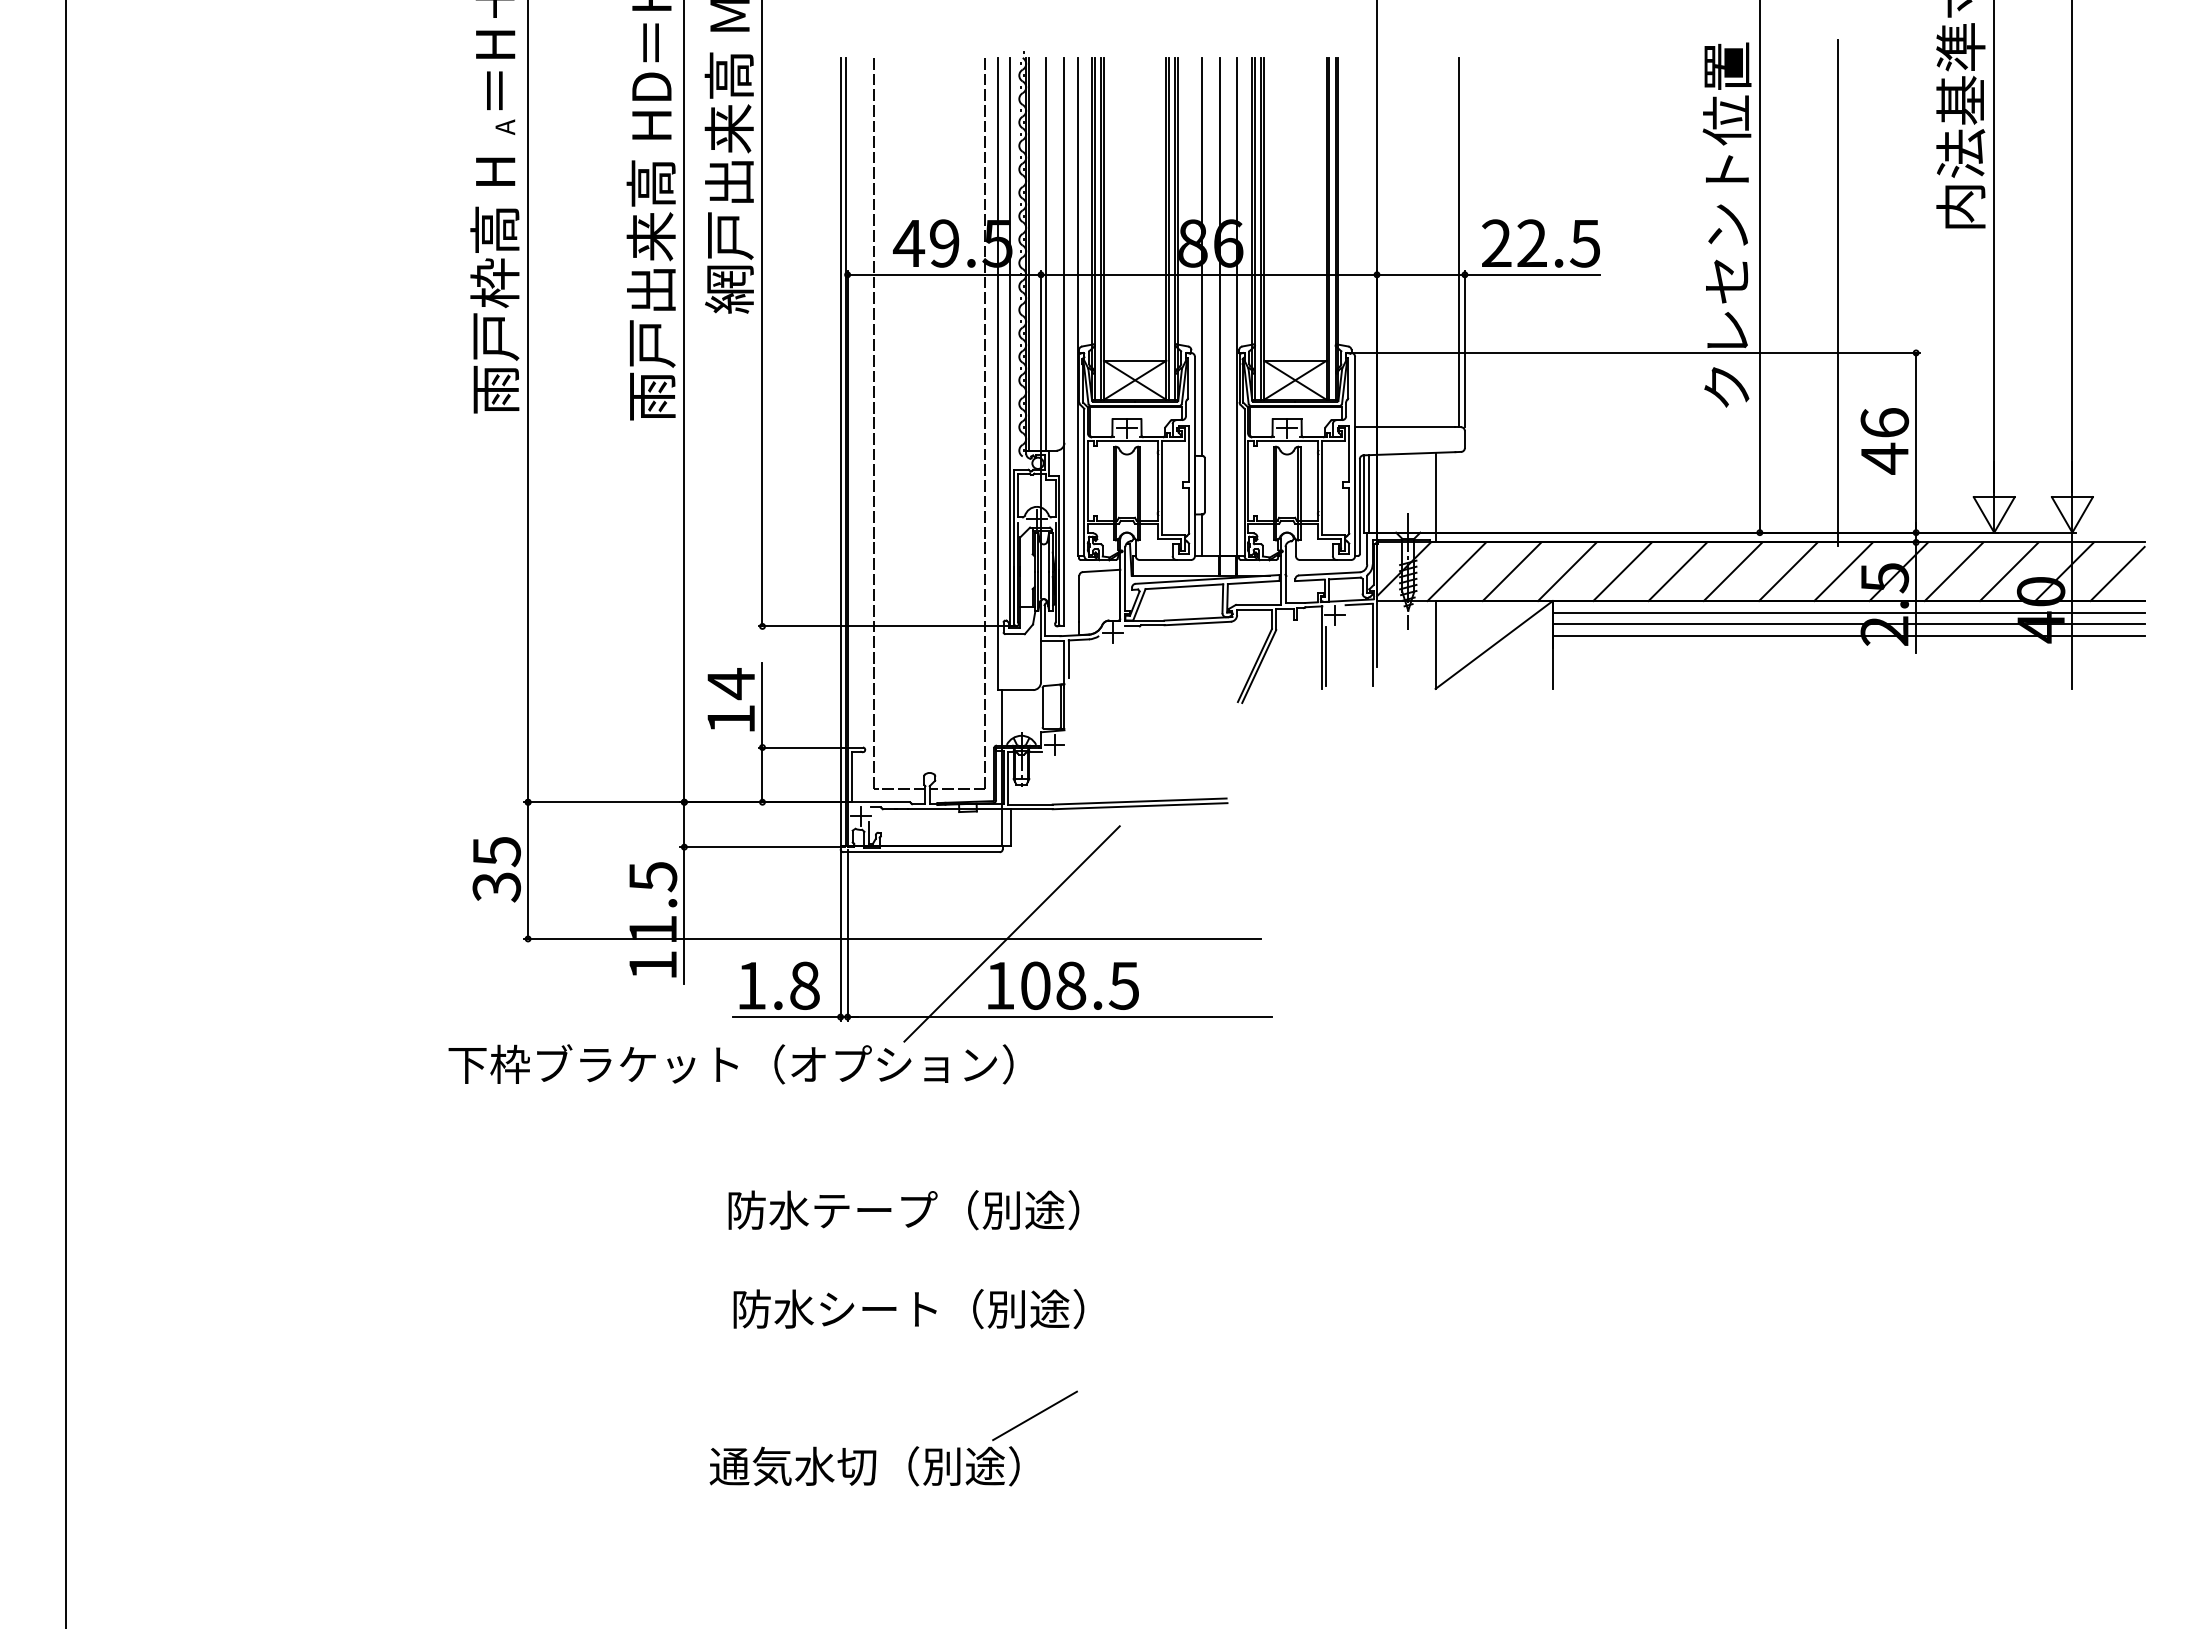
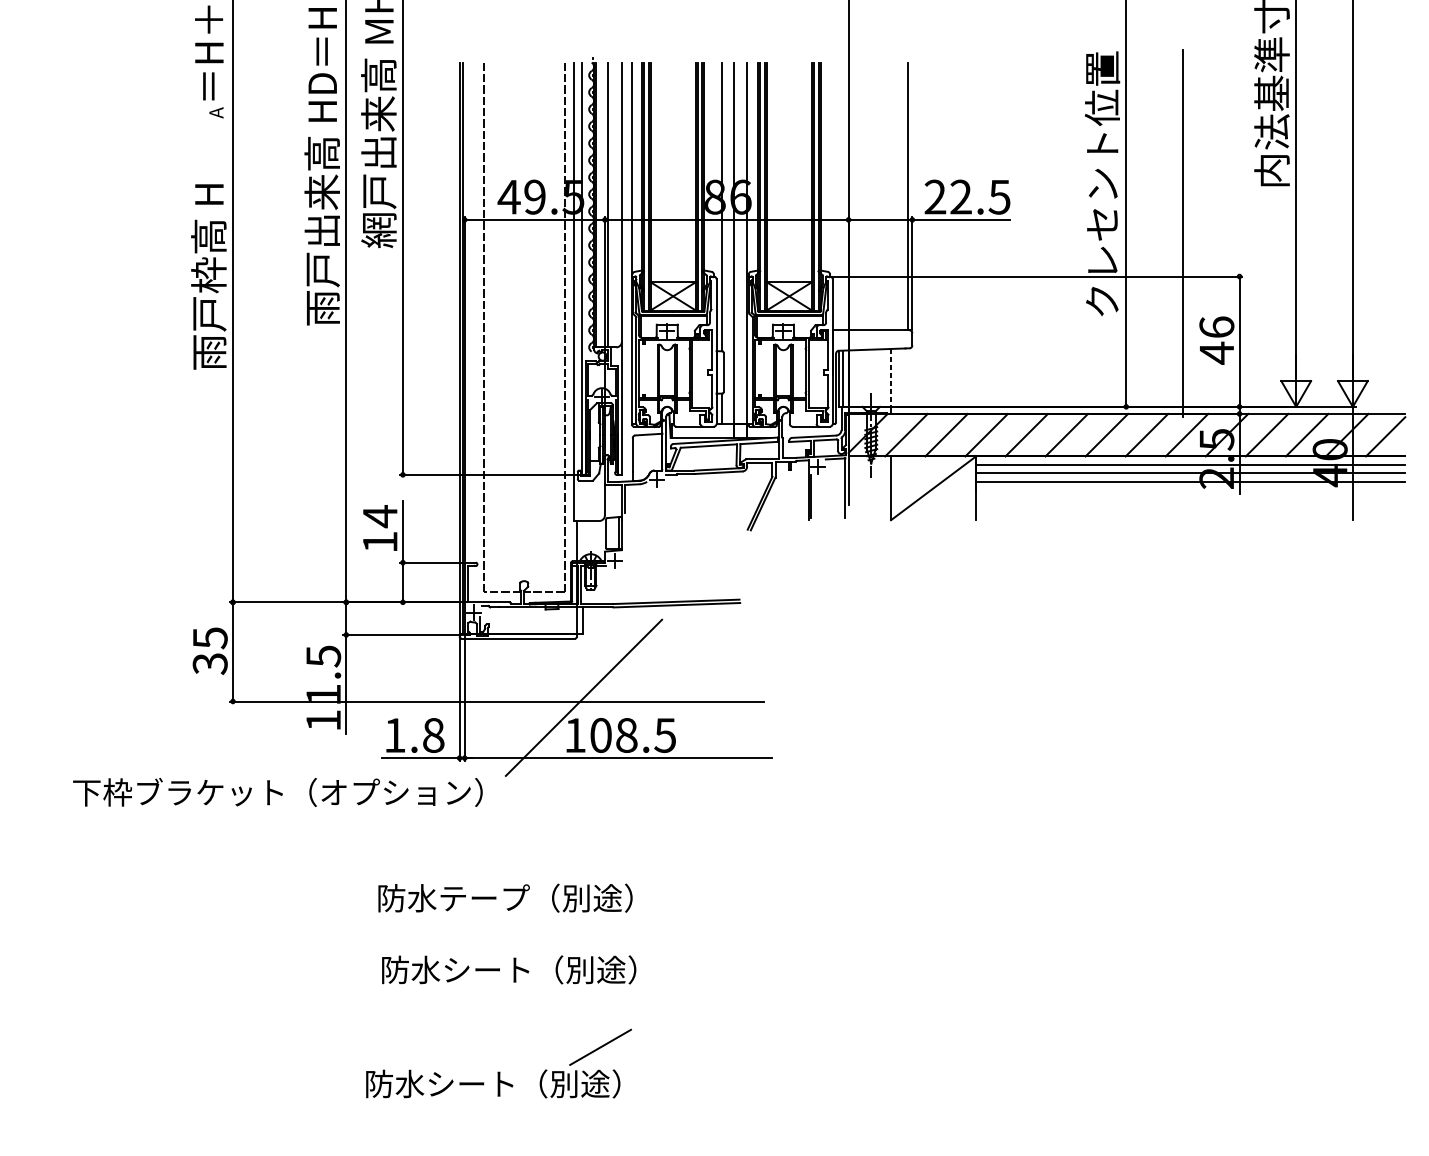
text: (494, 285) -> (208, 276), moved
line: (1435, 492) -> (891, 377), solid -> dashed
text: (730, 1064) -> (277, 792), moved
text: (885, 1466) -> (492, 1084), 通気水切（別途） -> 防水シート（別途）

